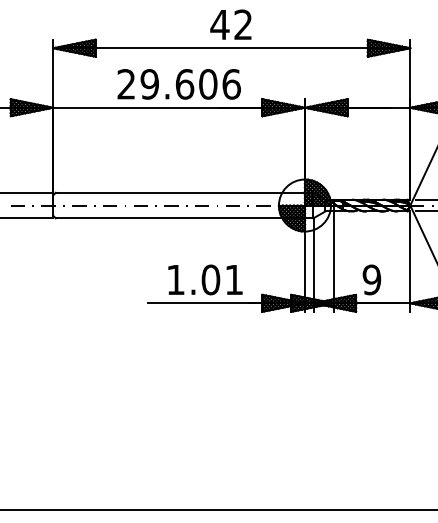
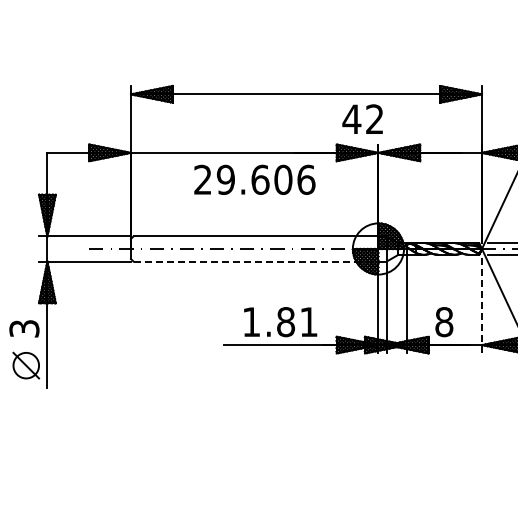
text: (230, 23) -> (362, 118), moved
text: (178, 83) -> (254, 179), moved
line: (180, 218) -> (256, 261), solid -> dashed
line: (409, 261) -> (481, 303), solid -> dashed
text: (211, 279) -> (286, 321), 1.01 -> 1.81
text: (372, 280) -> (444, 322), 9 -> 8

